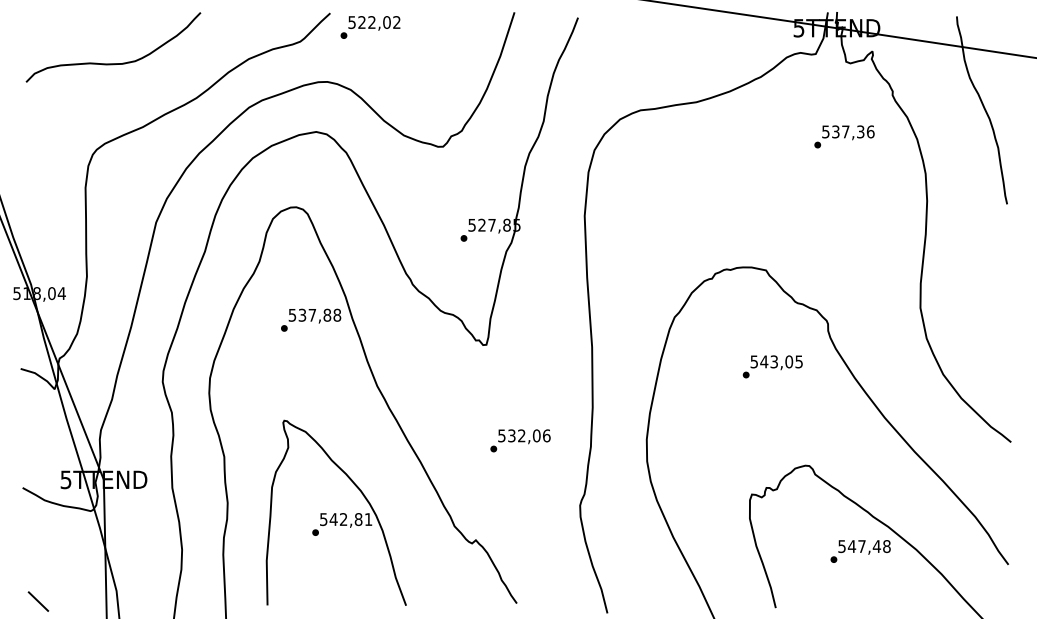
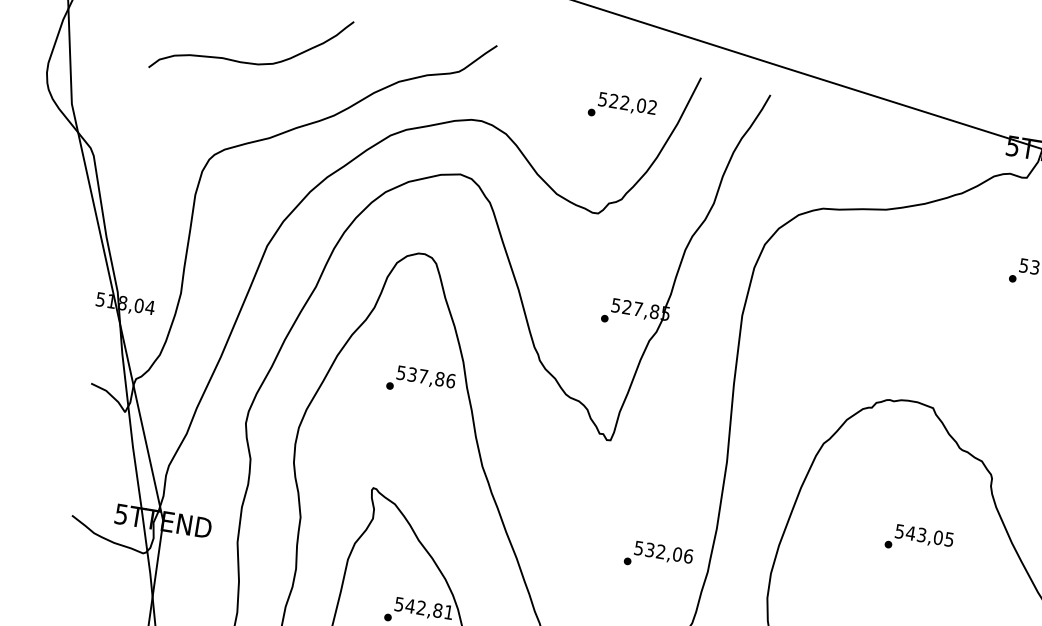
text: (370, 27) -> (622, 108), moved
text: (337, 314) -> (451, 380), 537,88 -> 537,86
text: (772, 366) -> (919, 539), moved
text: (520, 440) -> (658, 556), moved

